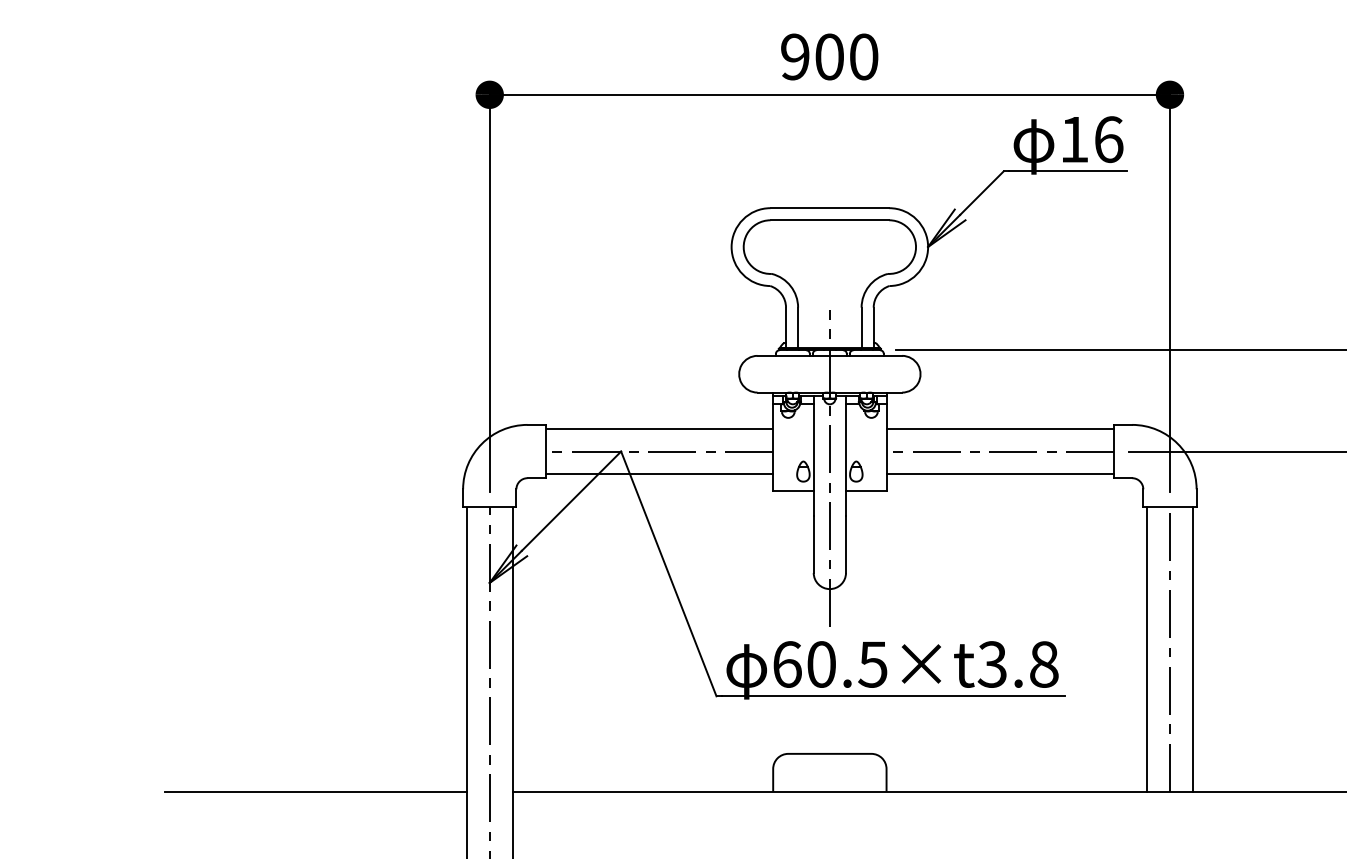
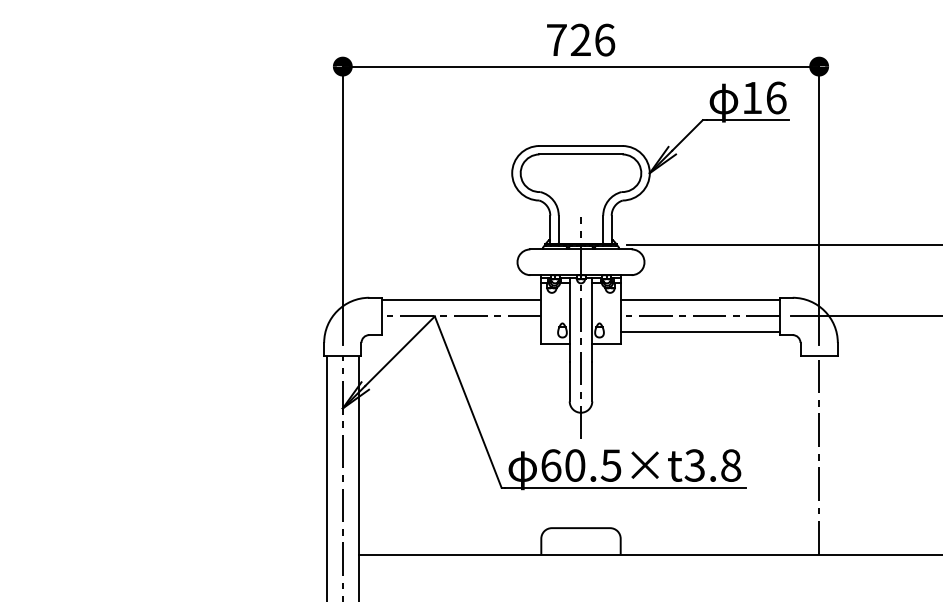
text: (829, 56) -> (580, 39), 900 -> 726
line: (659, 474) -> (461, 332), removed
line: (1147, 649) -> (803, 455), removed
line: (1192, 649) -> (834, 455), removed
line: (315, 791) -> (220, 554), removed

